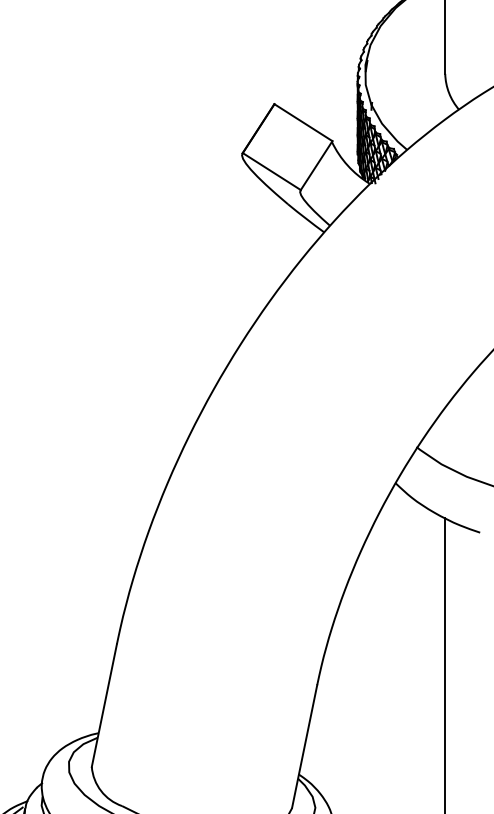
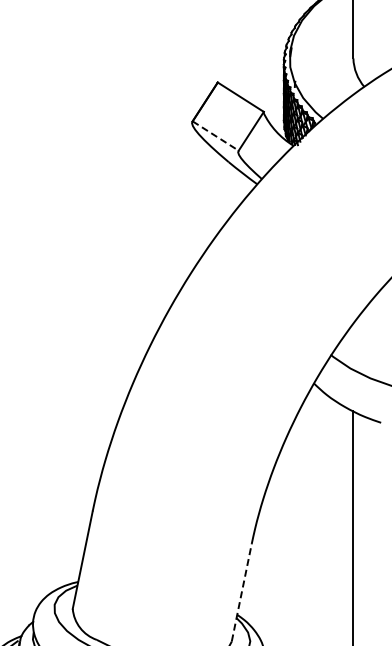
line: (272, 172) -> (216, 136), solid -> dashed
line: (304, 746) -> (241, 592), solid -> dashed

